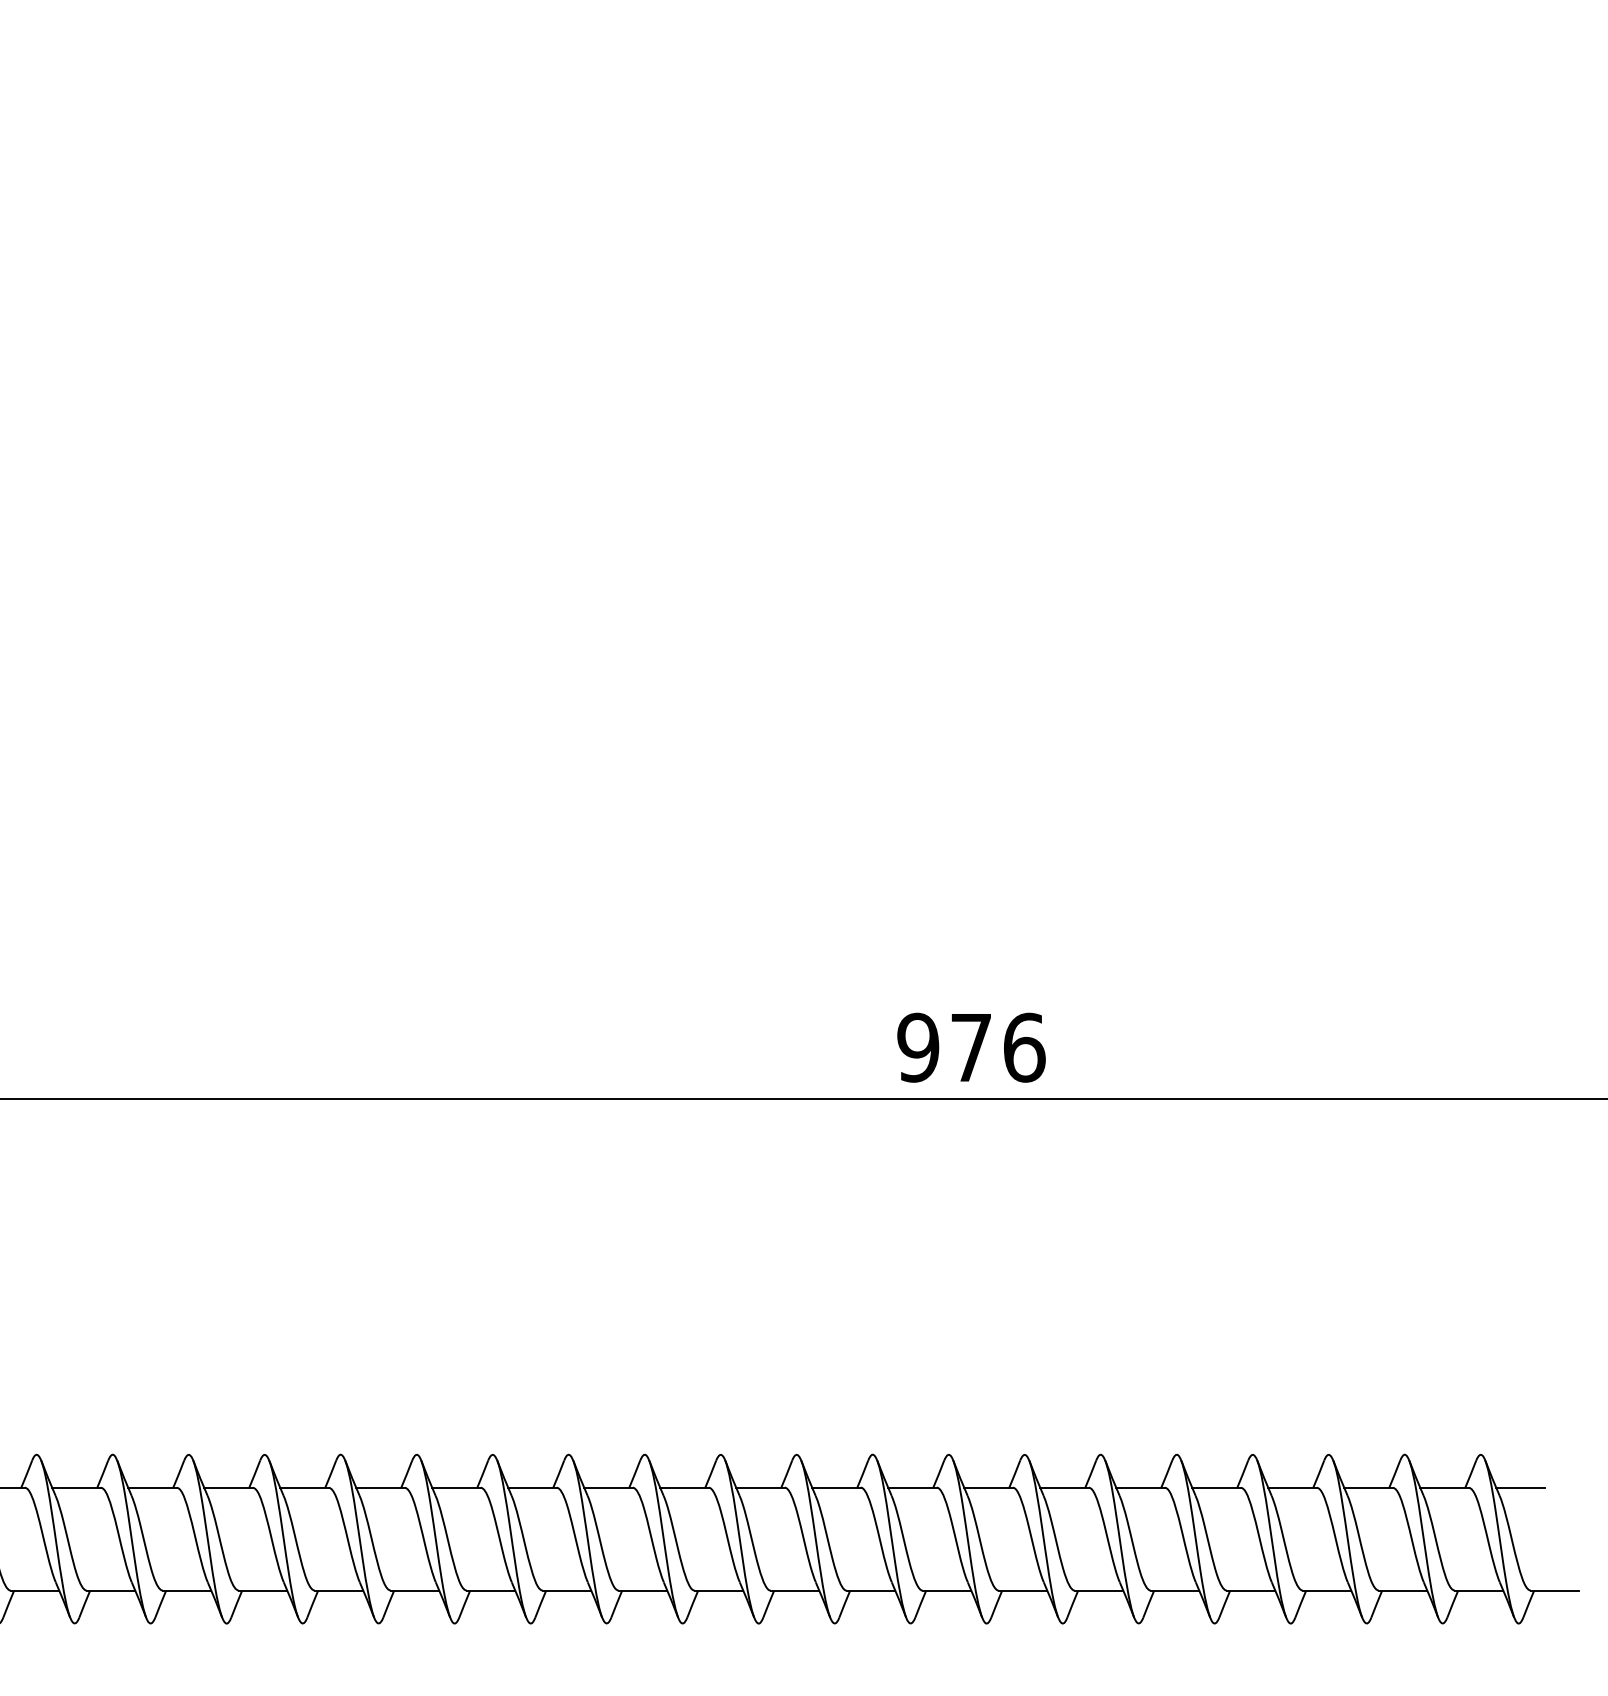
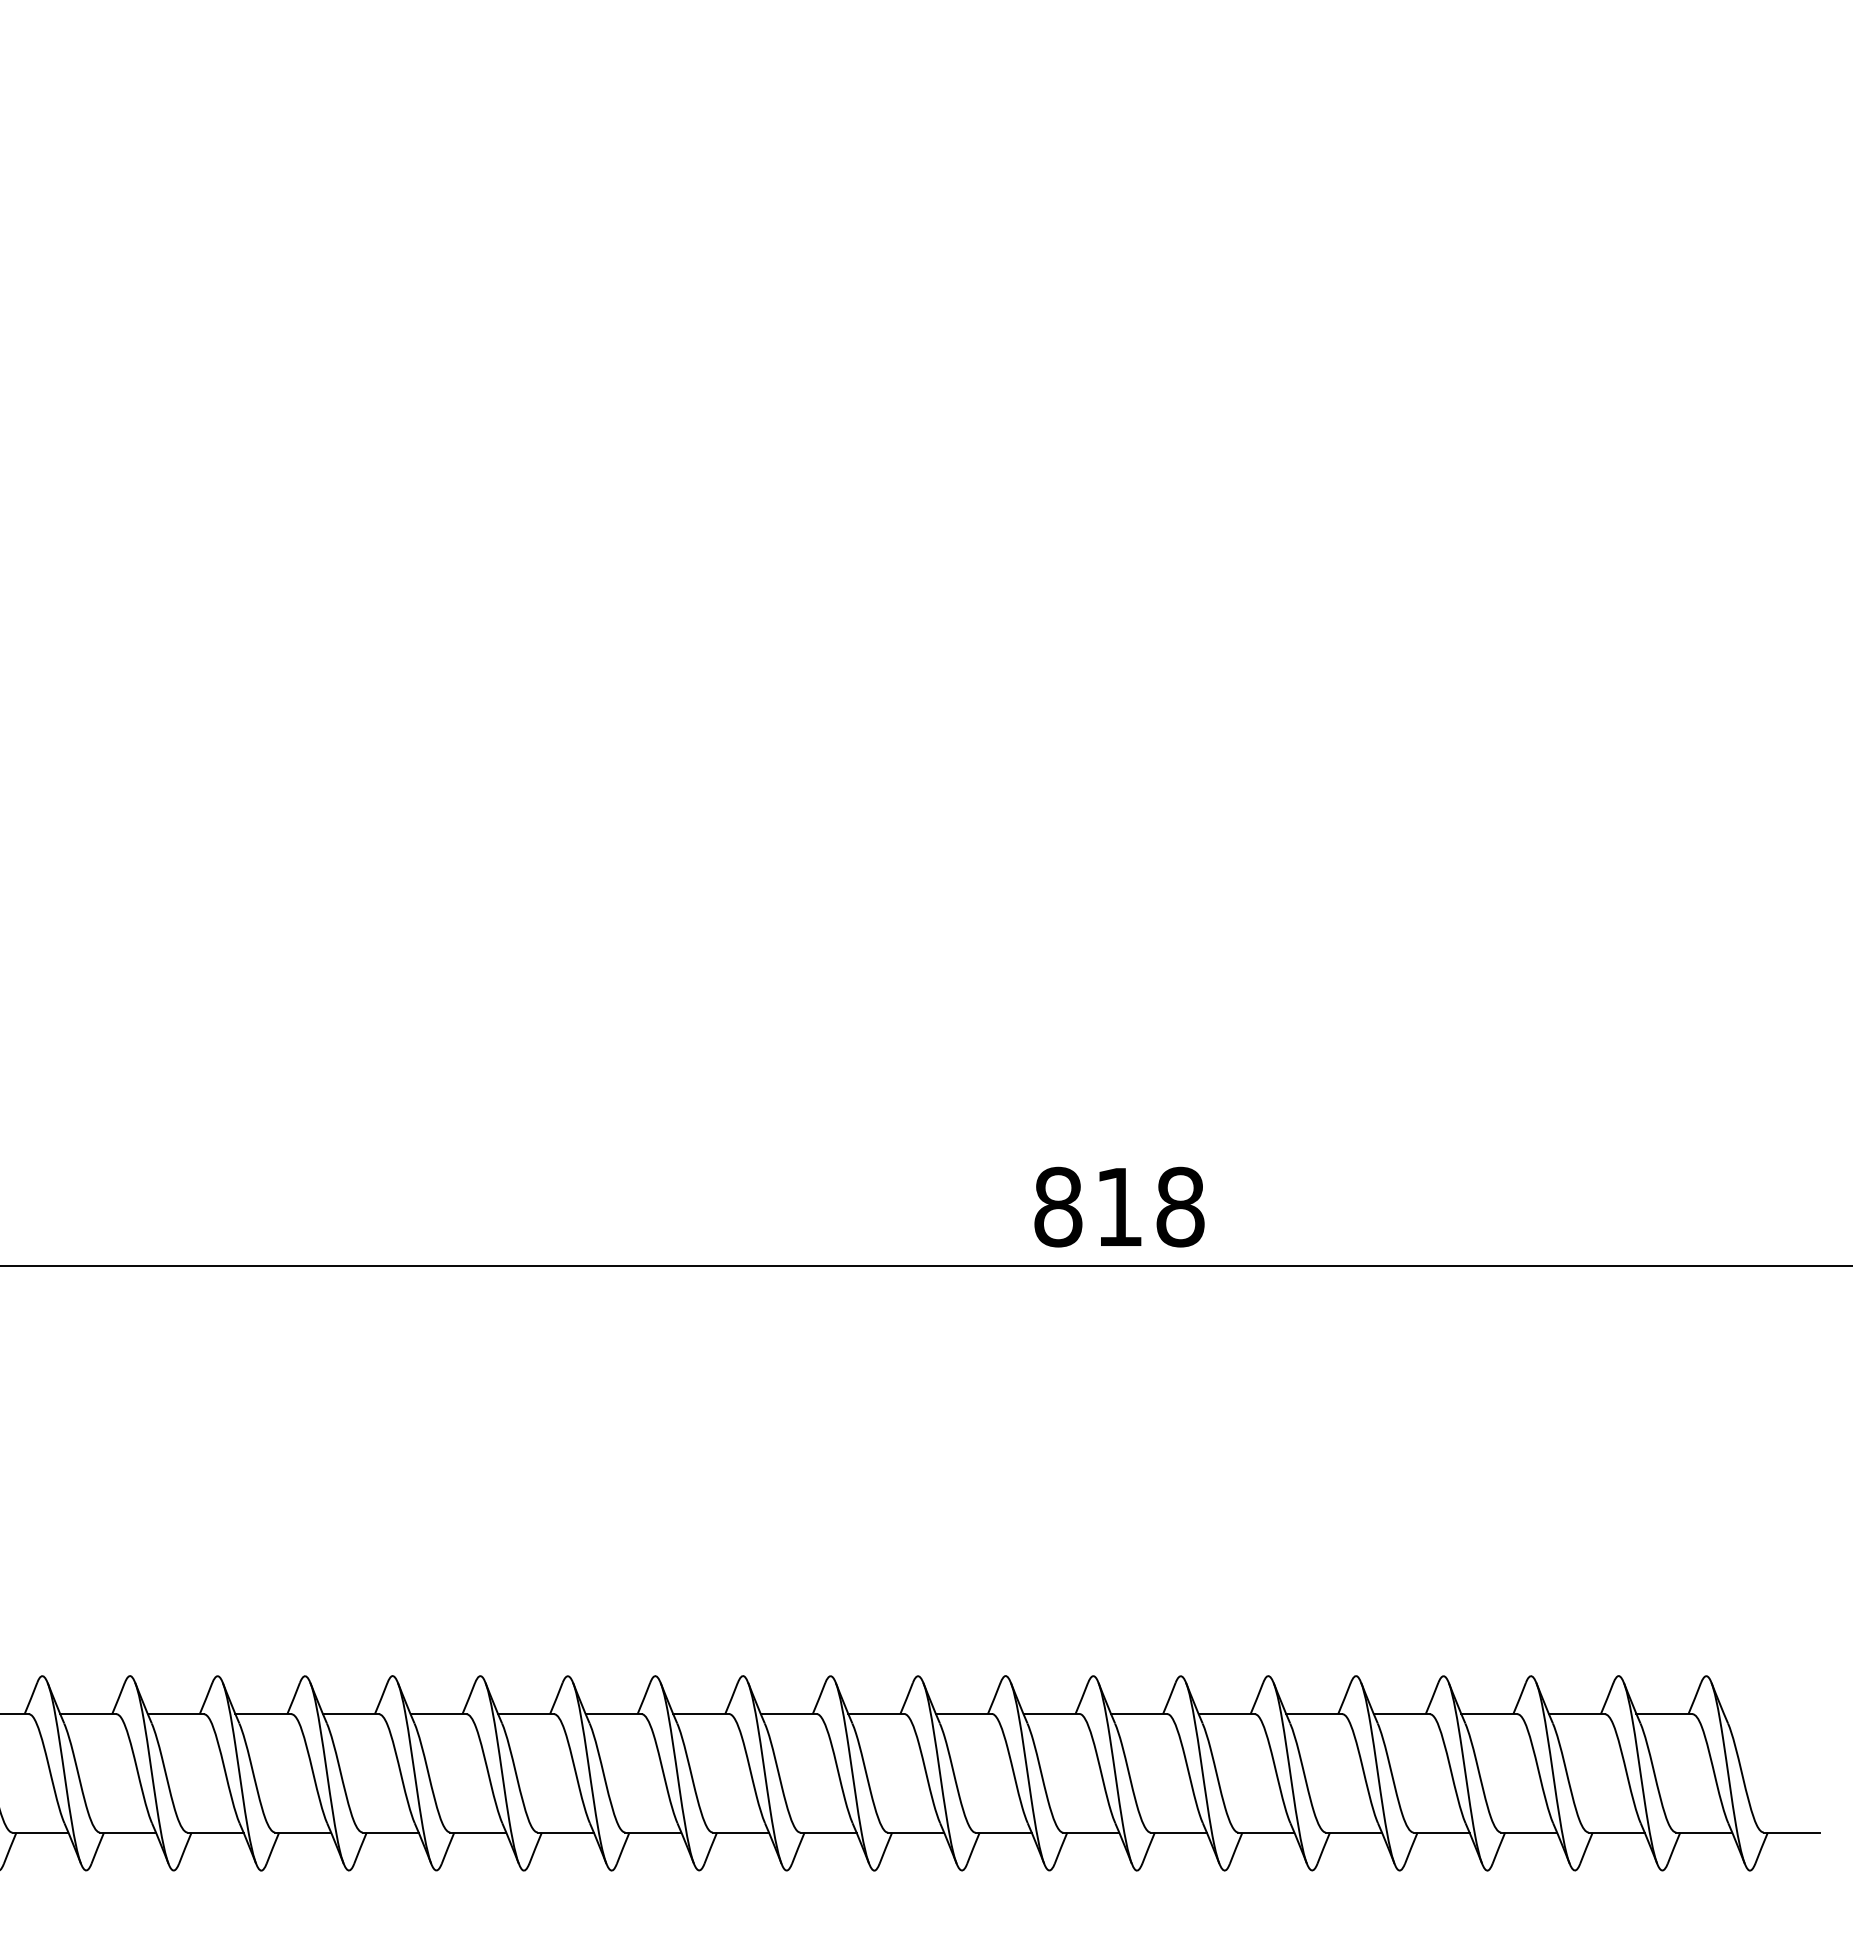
text: (971, 1047) -> (1119, 1206), 976 -> 818
line: (1520, 1488) -> (1752, 1714), removed

